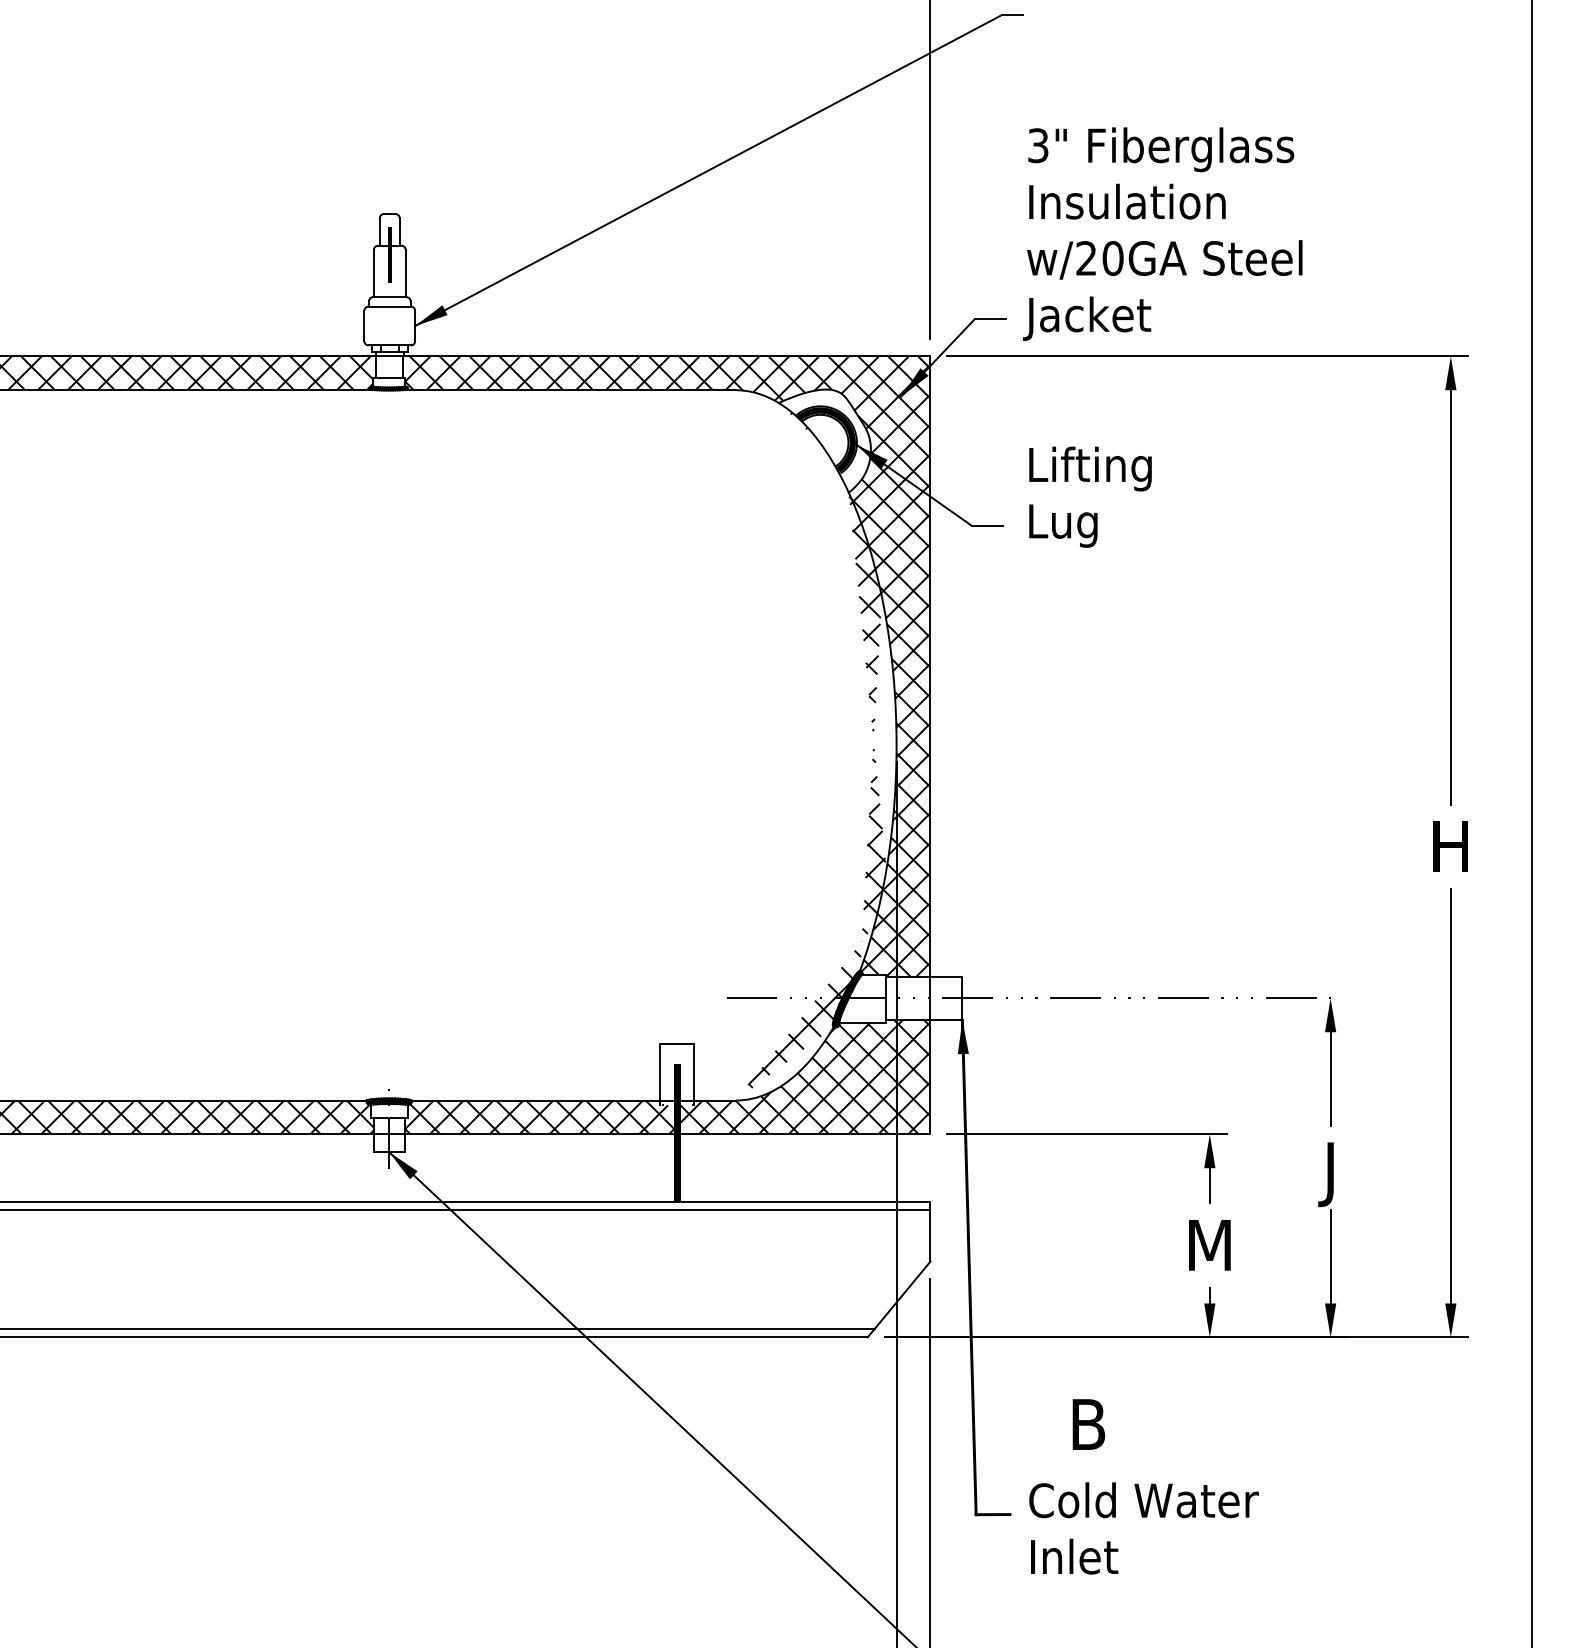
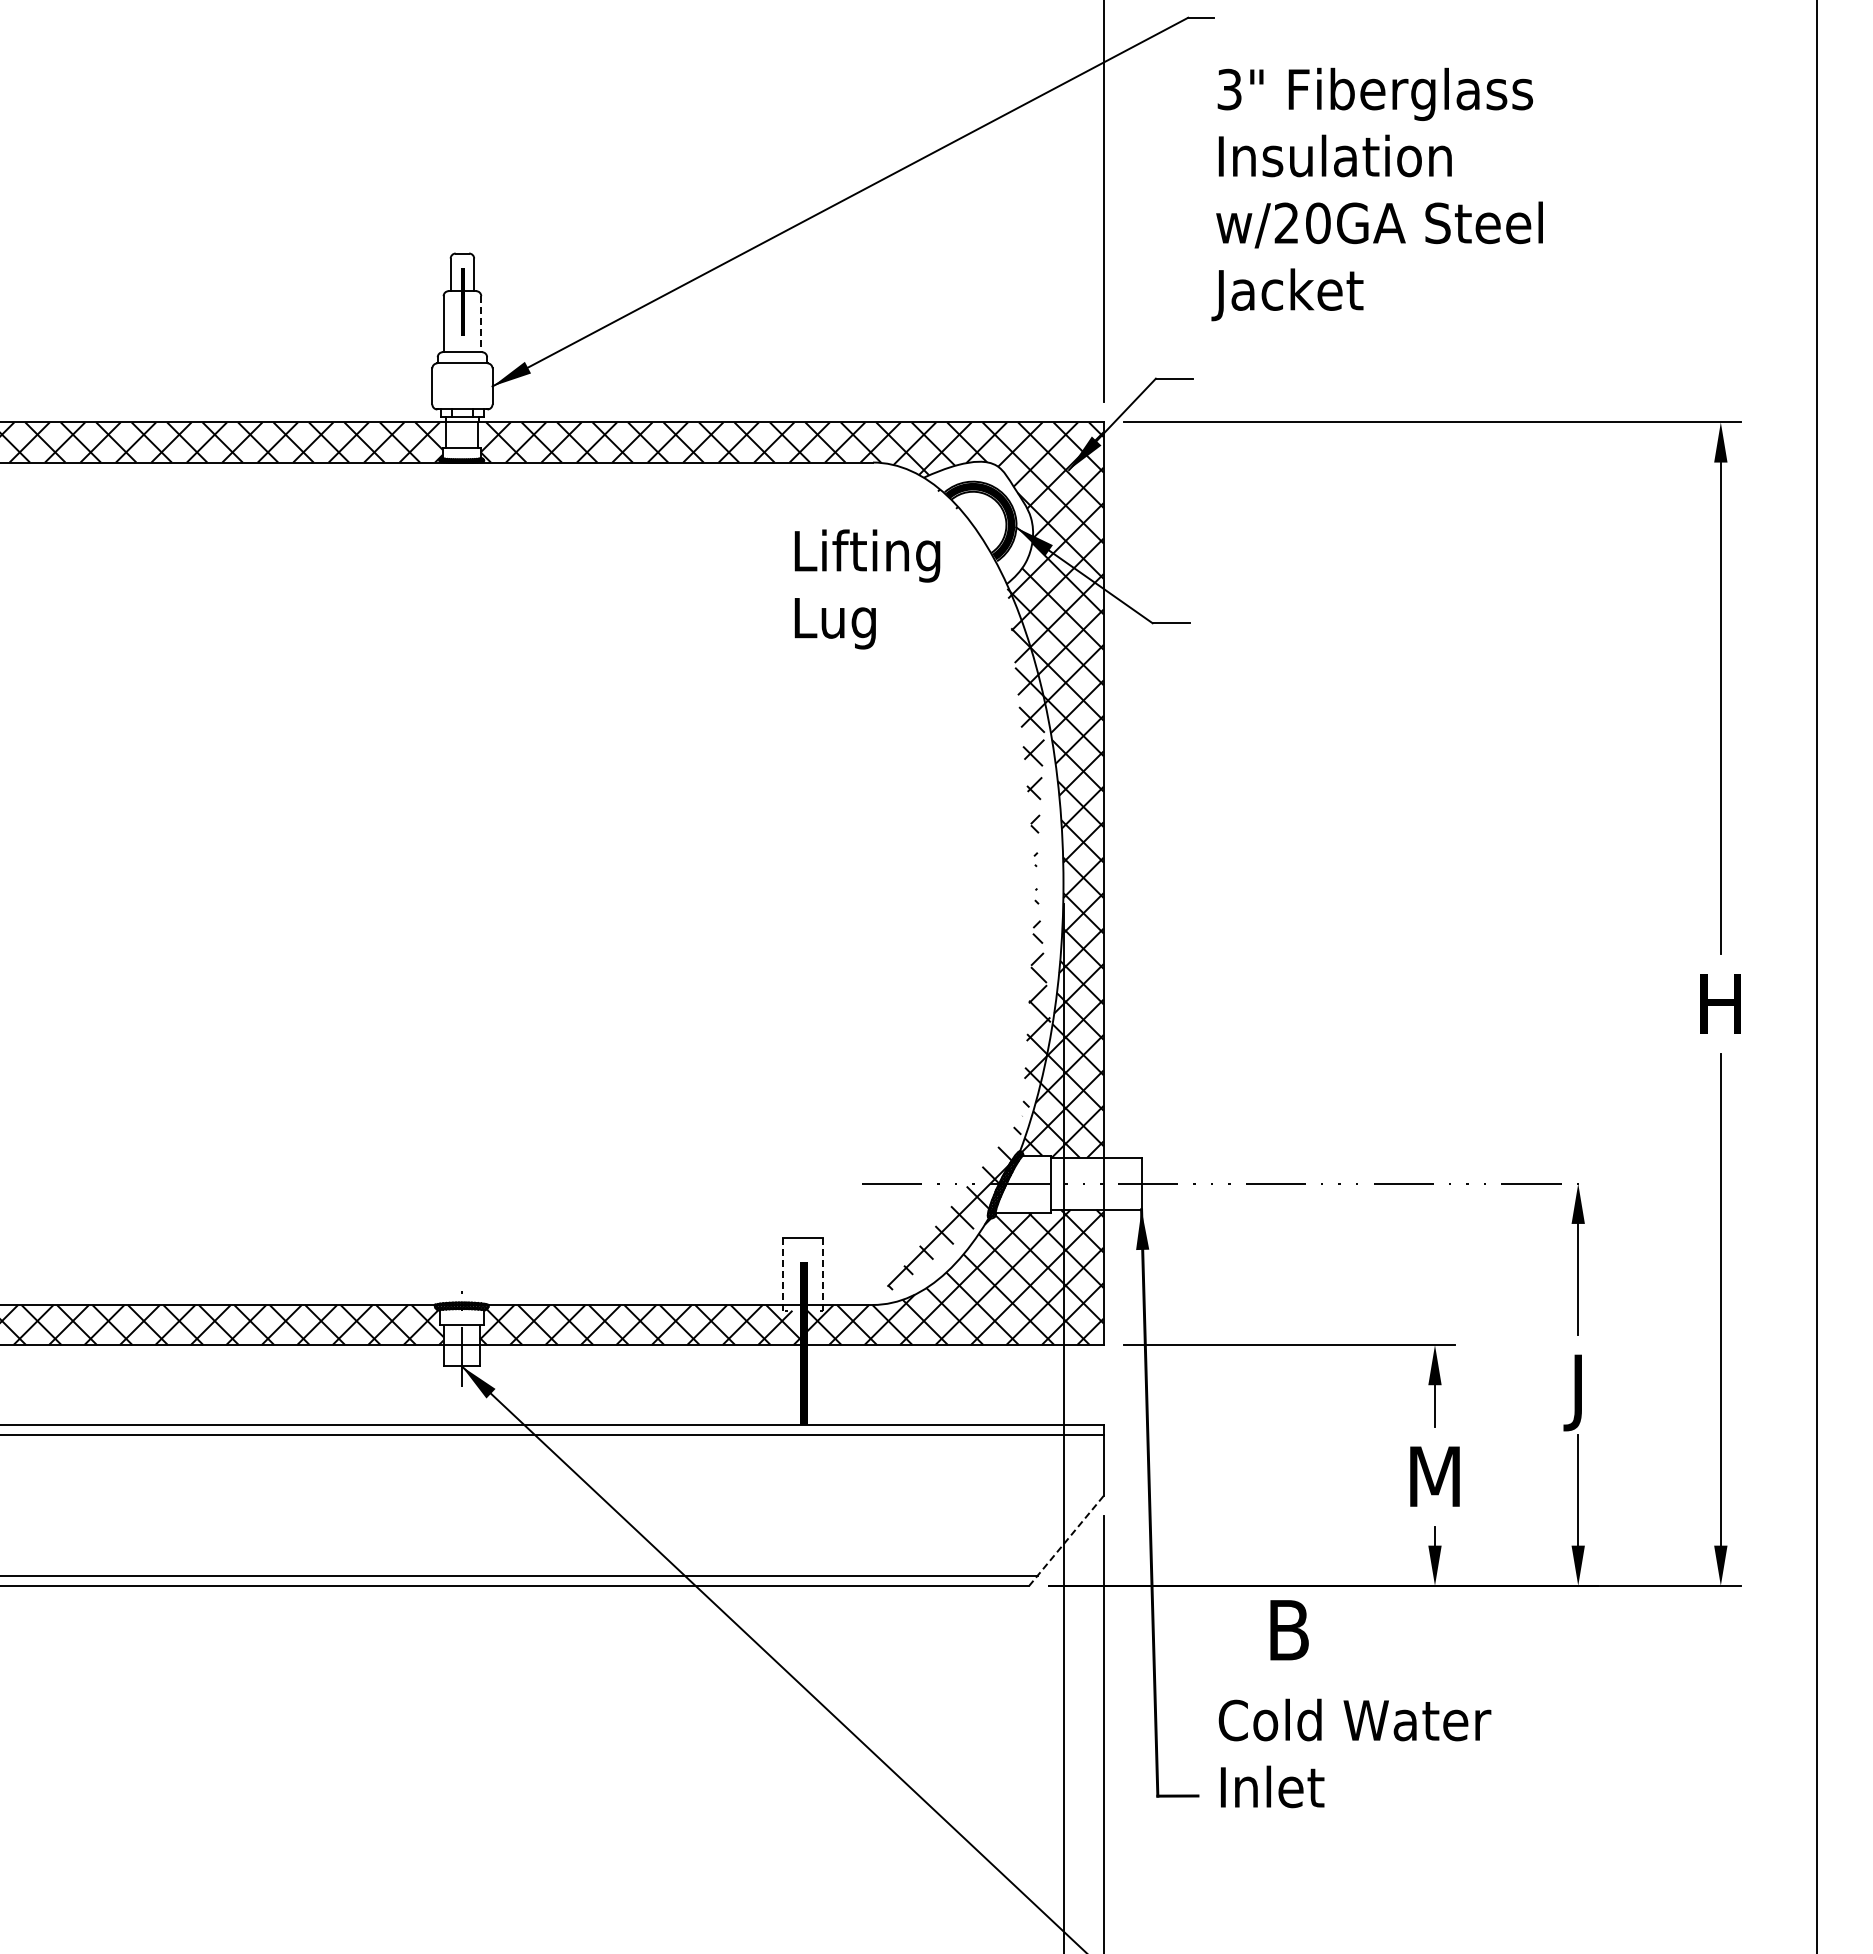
text: (1162, 234) -> (1376, 194), moved
line: (405, 273) -> (481, 324), solid -> dashed
text: (1090, 497) -> (867, 589), moved
line: (659, 1074) -> (782, 1274), solid -> dashed
line: (693, 1074) -> (822, 1274), solid -> dashed
line: (899, 1299) -> (1066, 1541), solid -> dashed
text: (1143, 1487) -> (1354, 1704), moved

